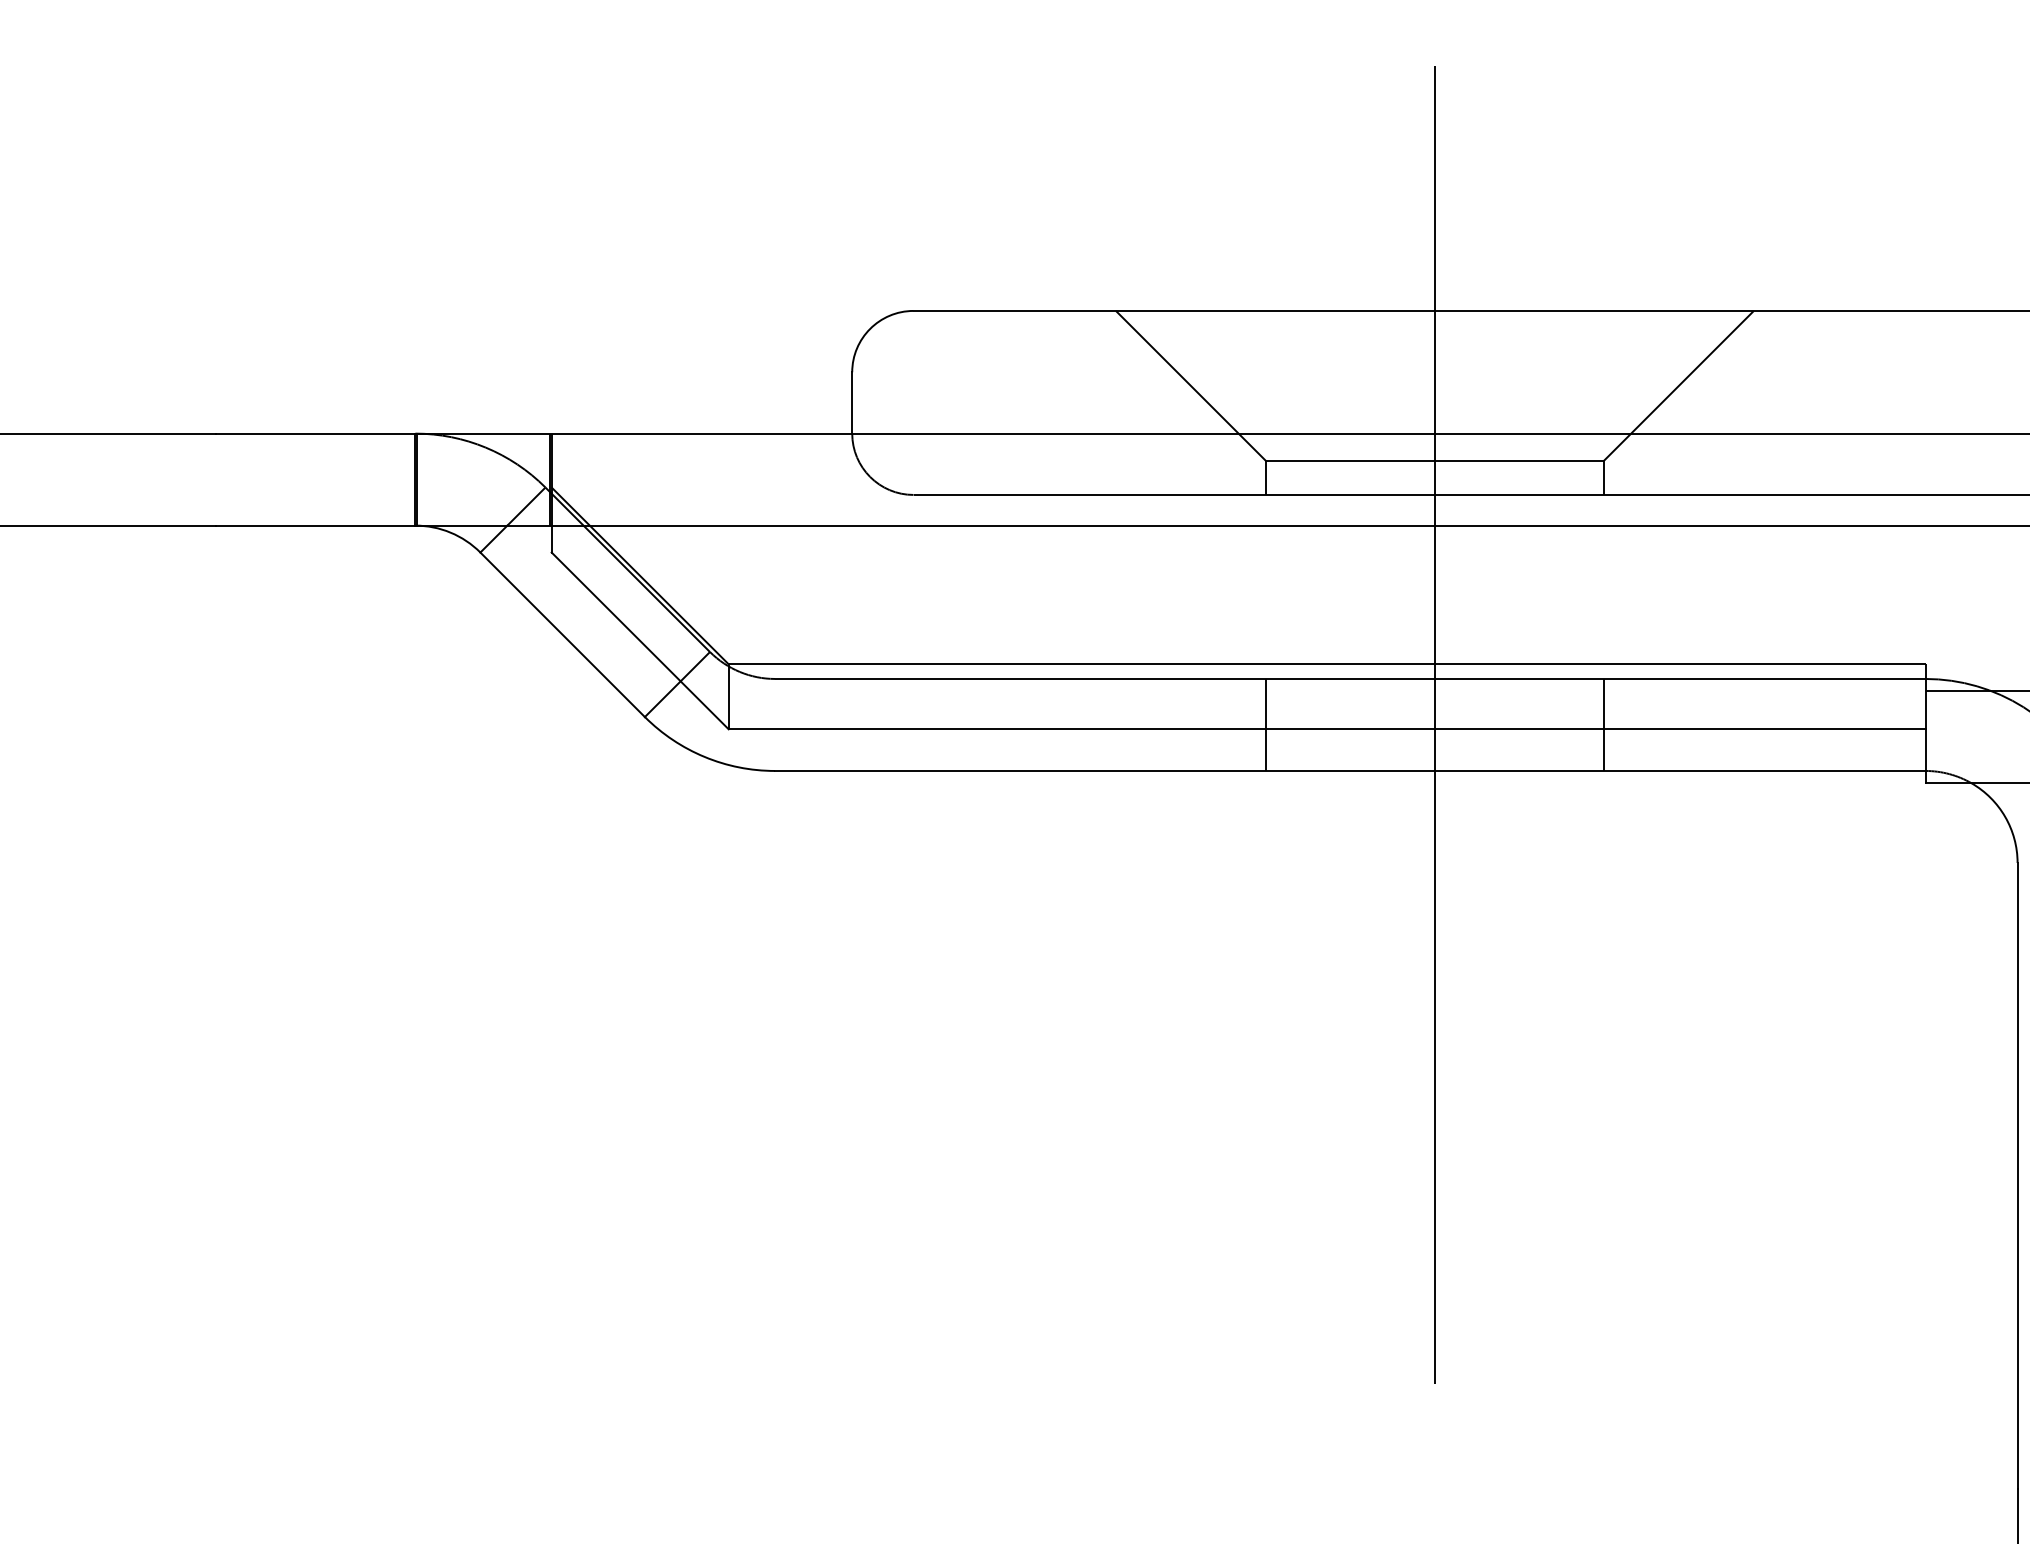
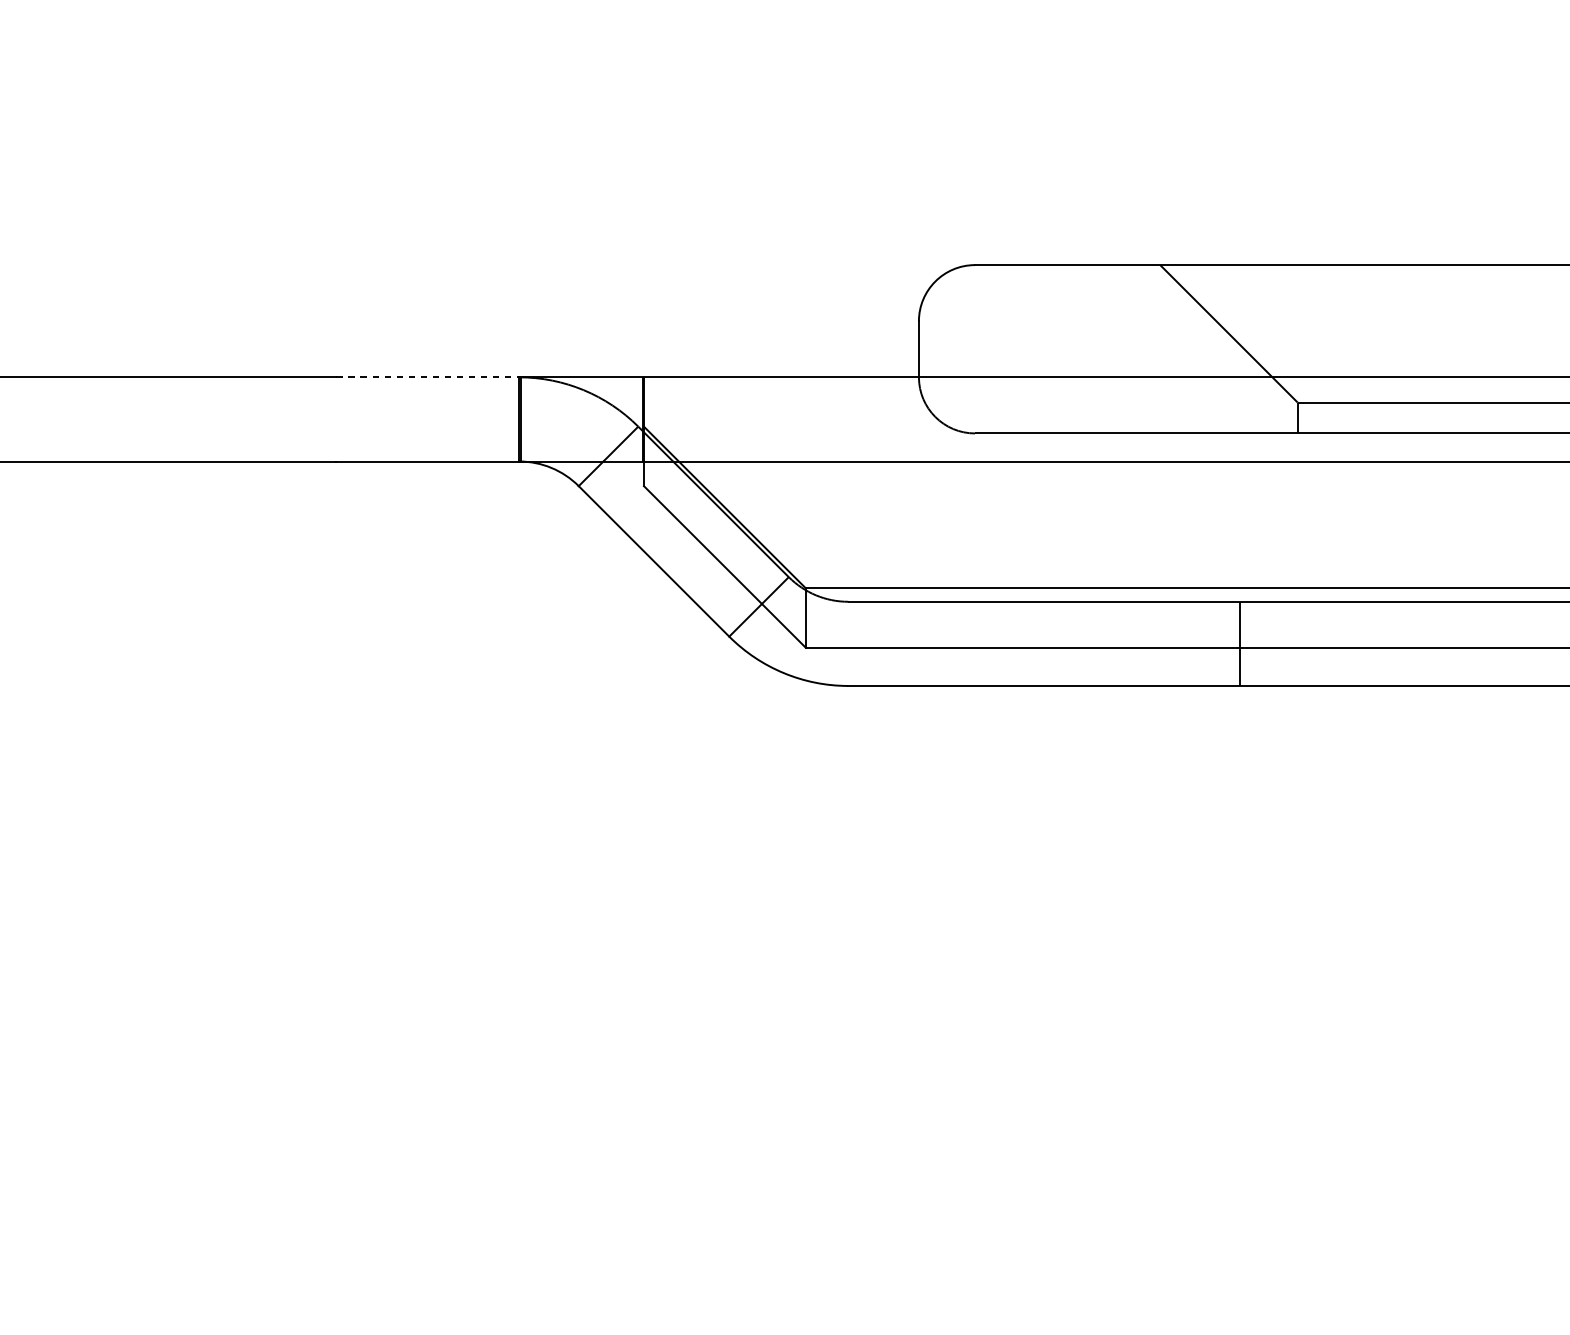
line: (315, 433) -> (427, 377), solid -> dashed
line: (1266, 724) -> (1240, 643), moved
line: (1434, 724) -> (1451, 643), removed

